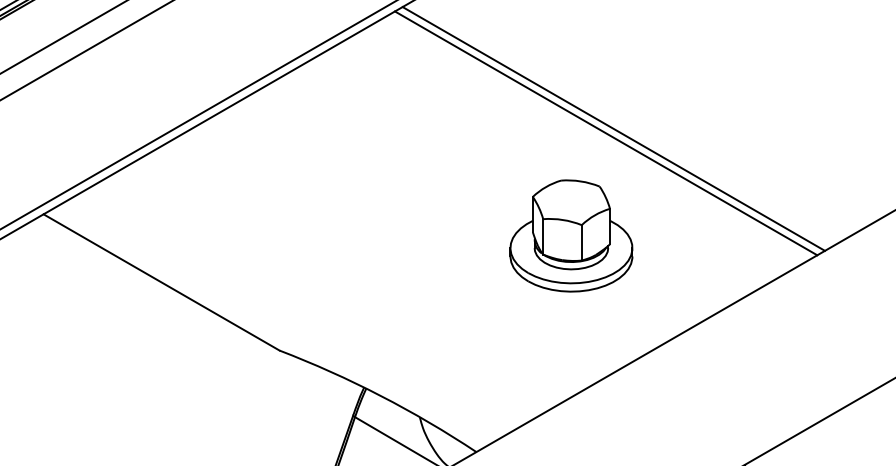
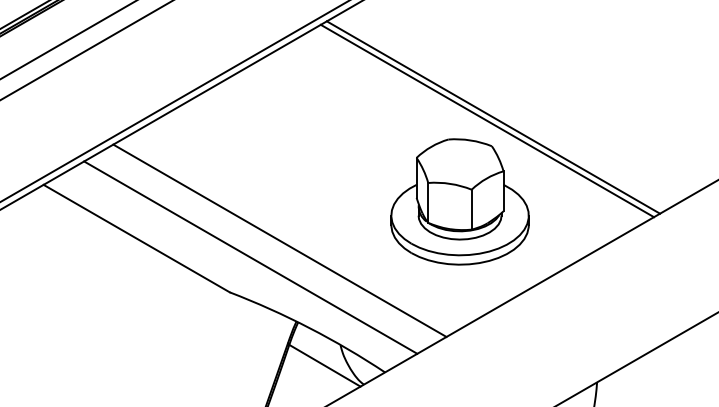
part: (570, 235) -> (459, 201), size x1.43
line: (342, 284) -> (279, 240), added
line: (305, 306) -> (250, 257), added

